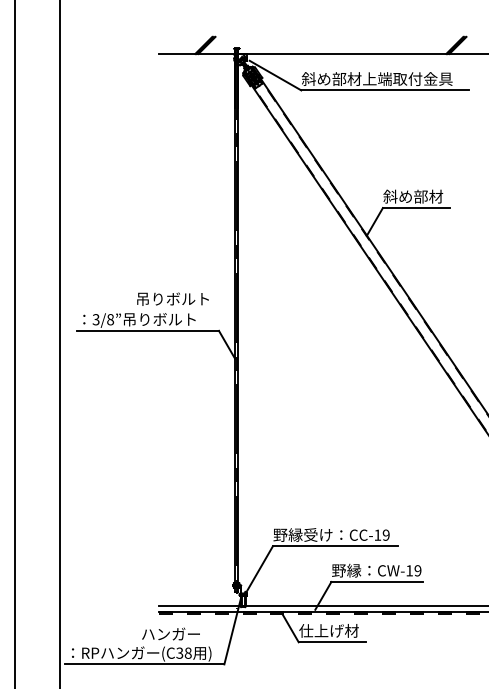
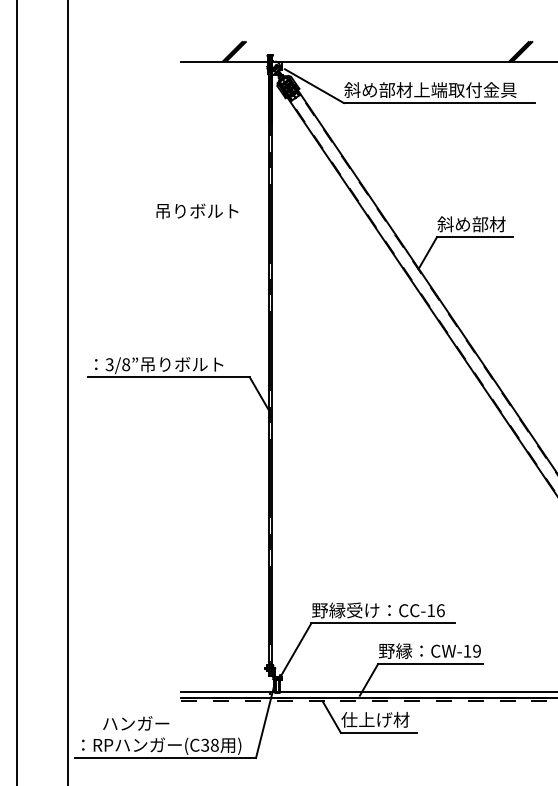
text: (173, 298) -> (197, 210), moved
text: (386, 535) -> (440, 610), CC-19 -> CC-16
text: (171, 634) -> (136, 723), moved

